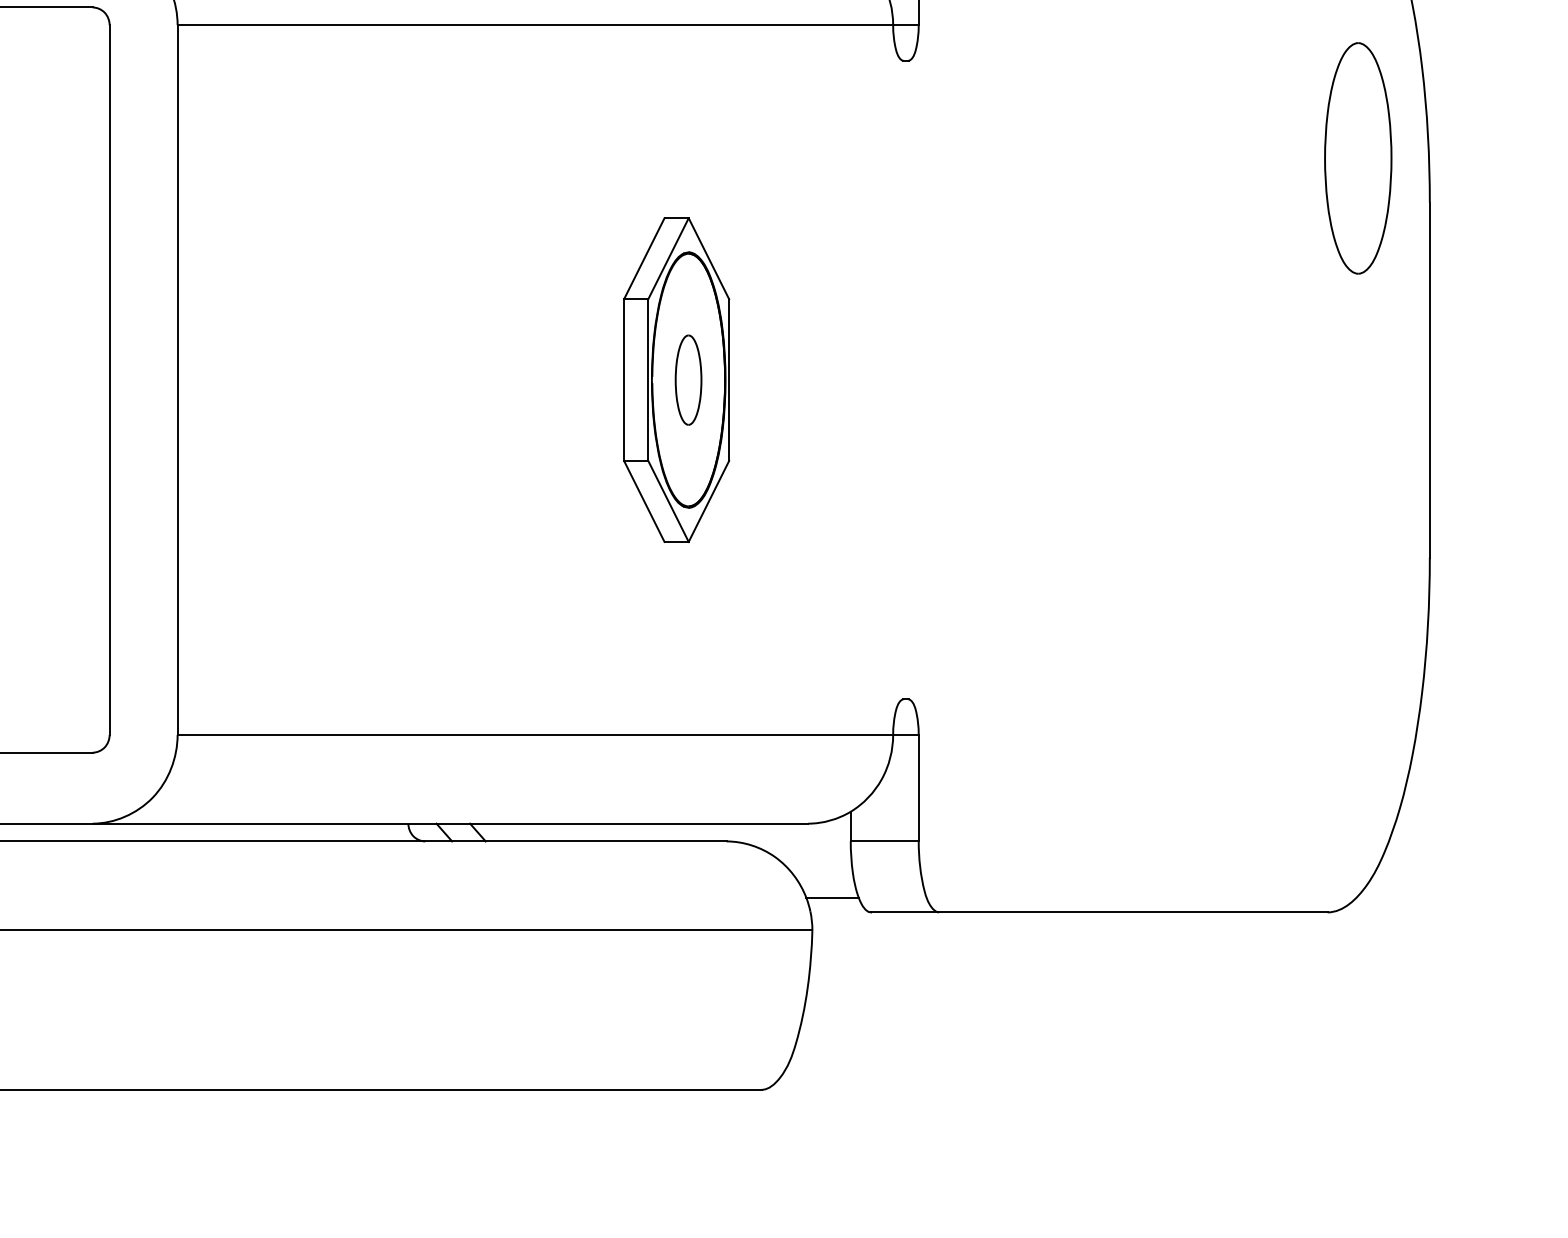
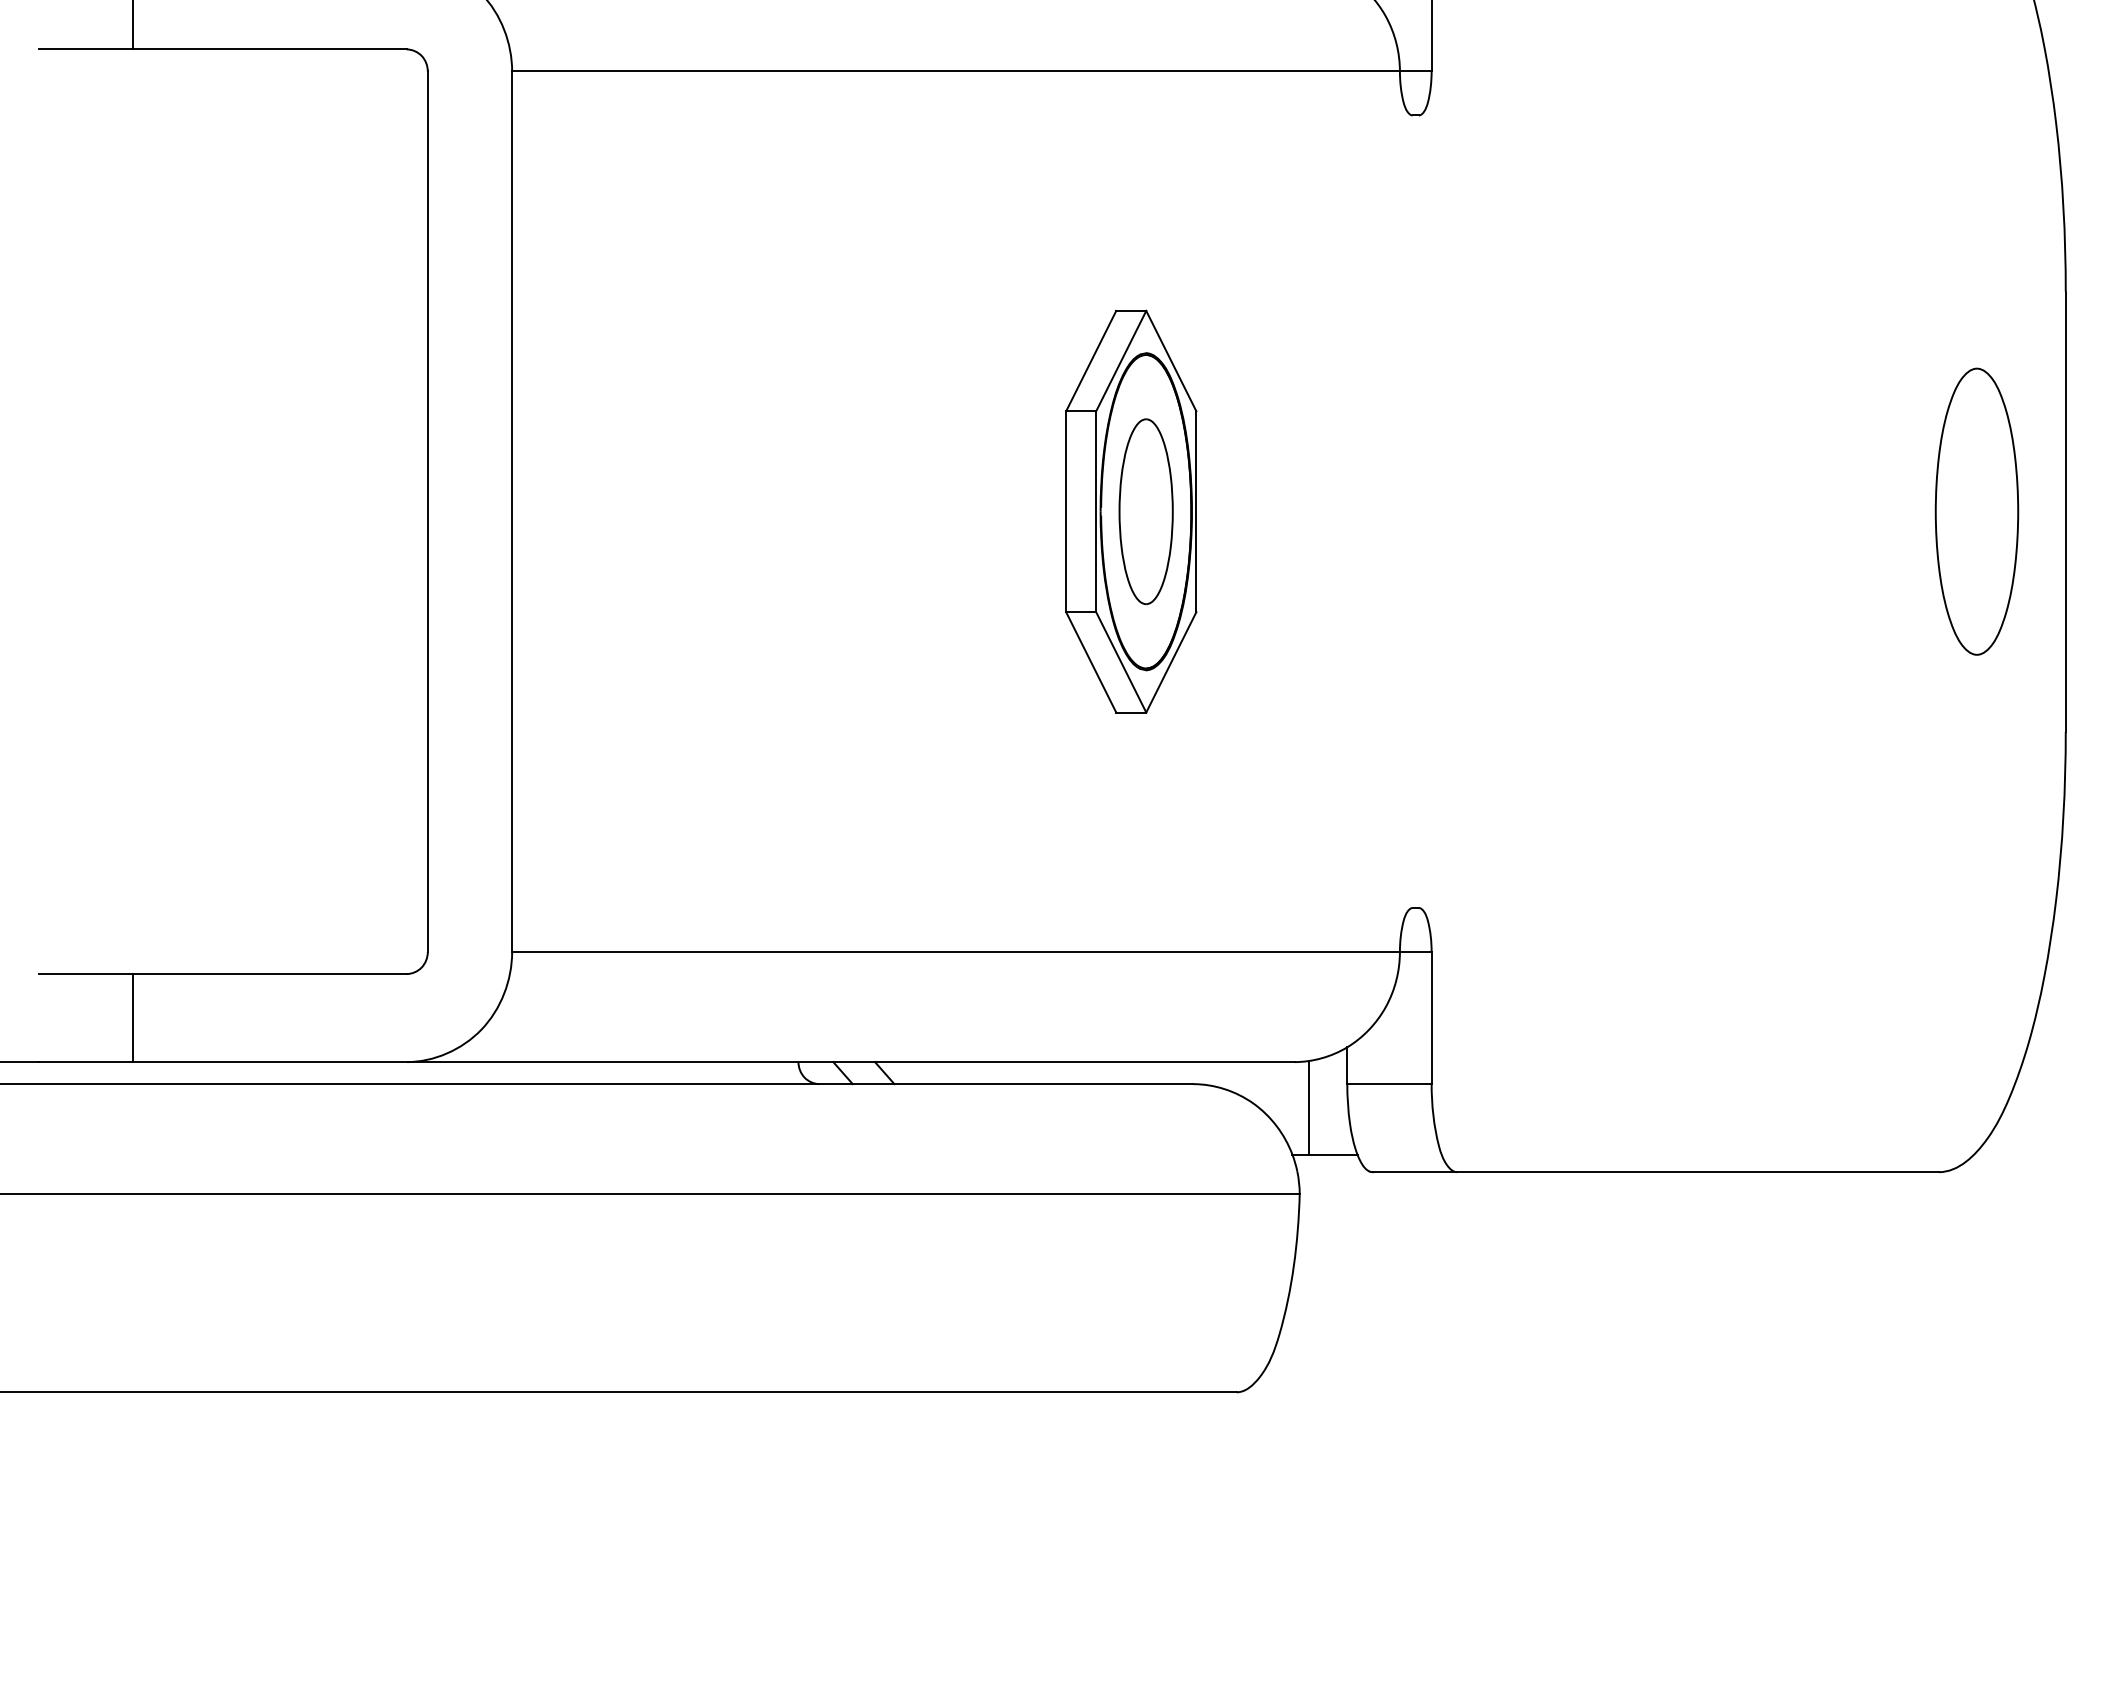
part: (1357, 158) -> (1976, 511), moved
part: (688, 379) -> (1145, 511), size x1.67
line: (820, 861) -> (1309, 1108), added

